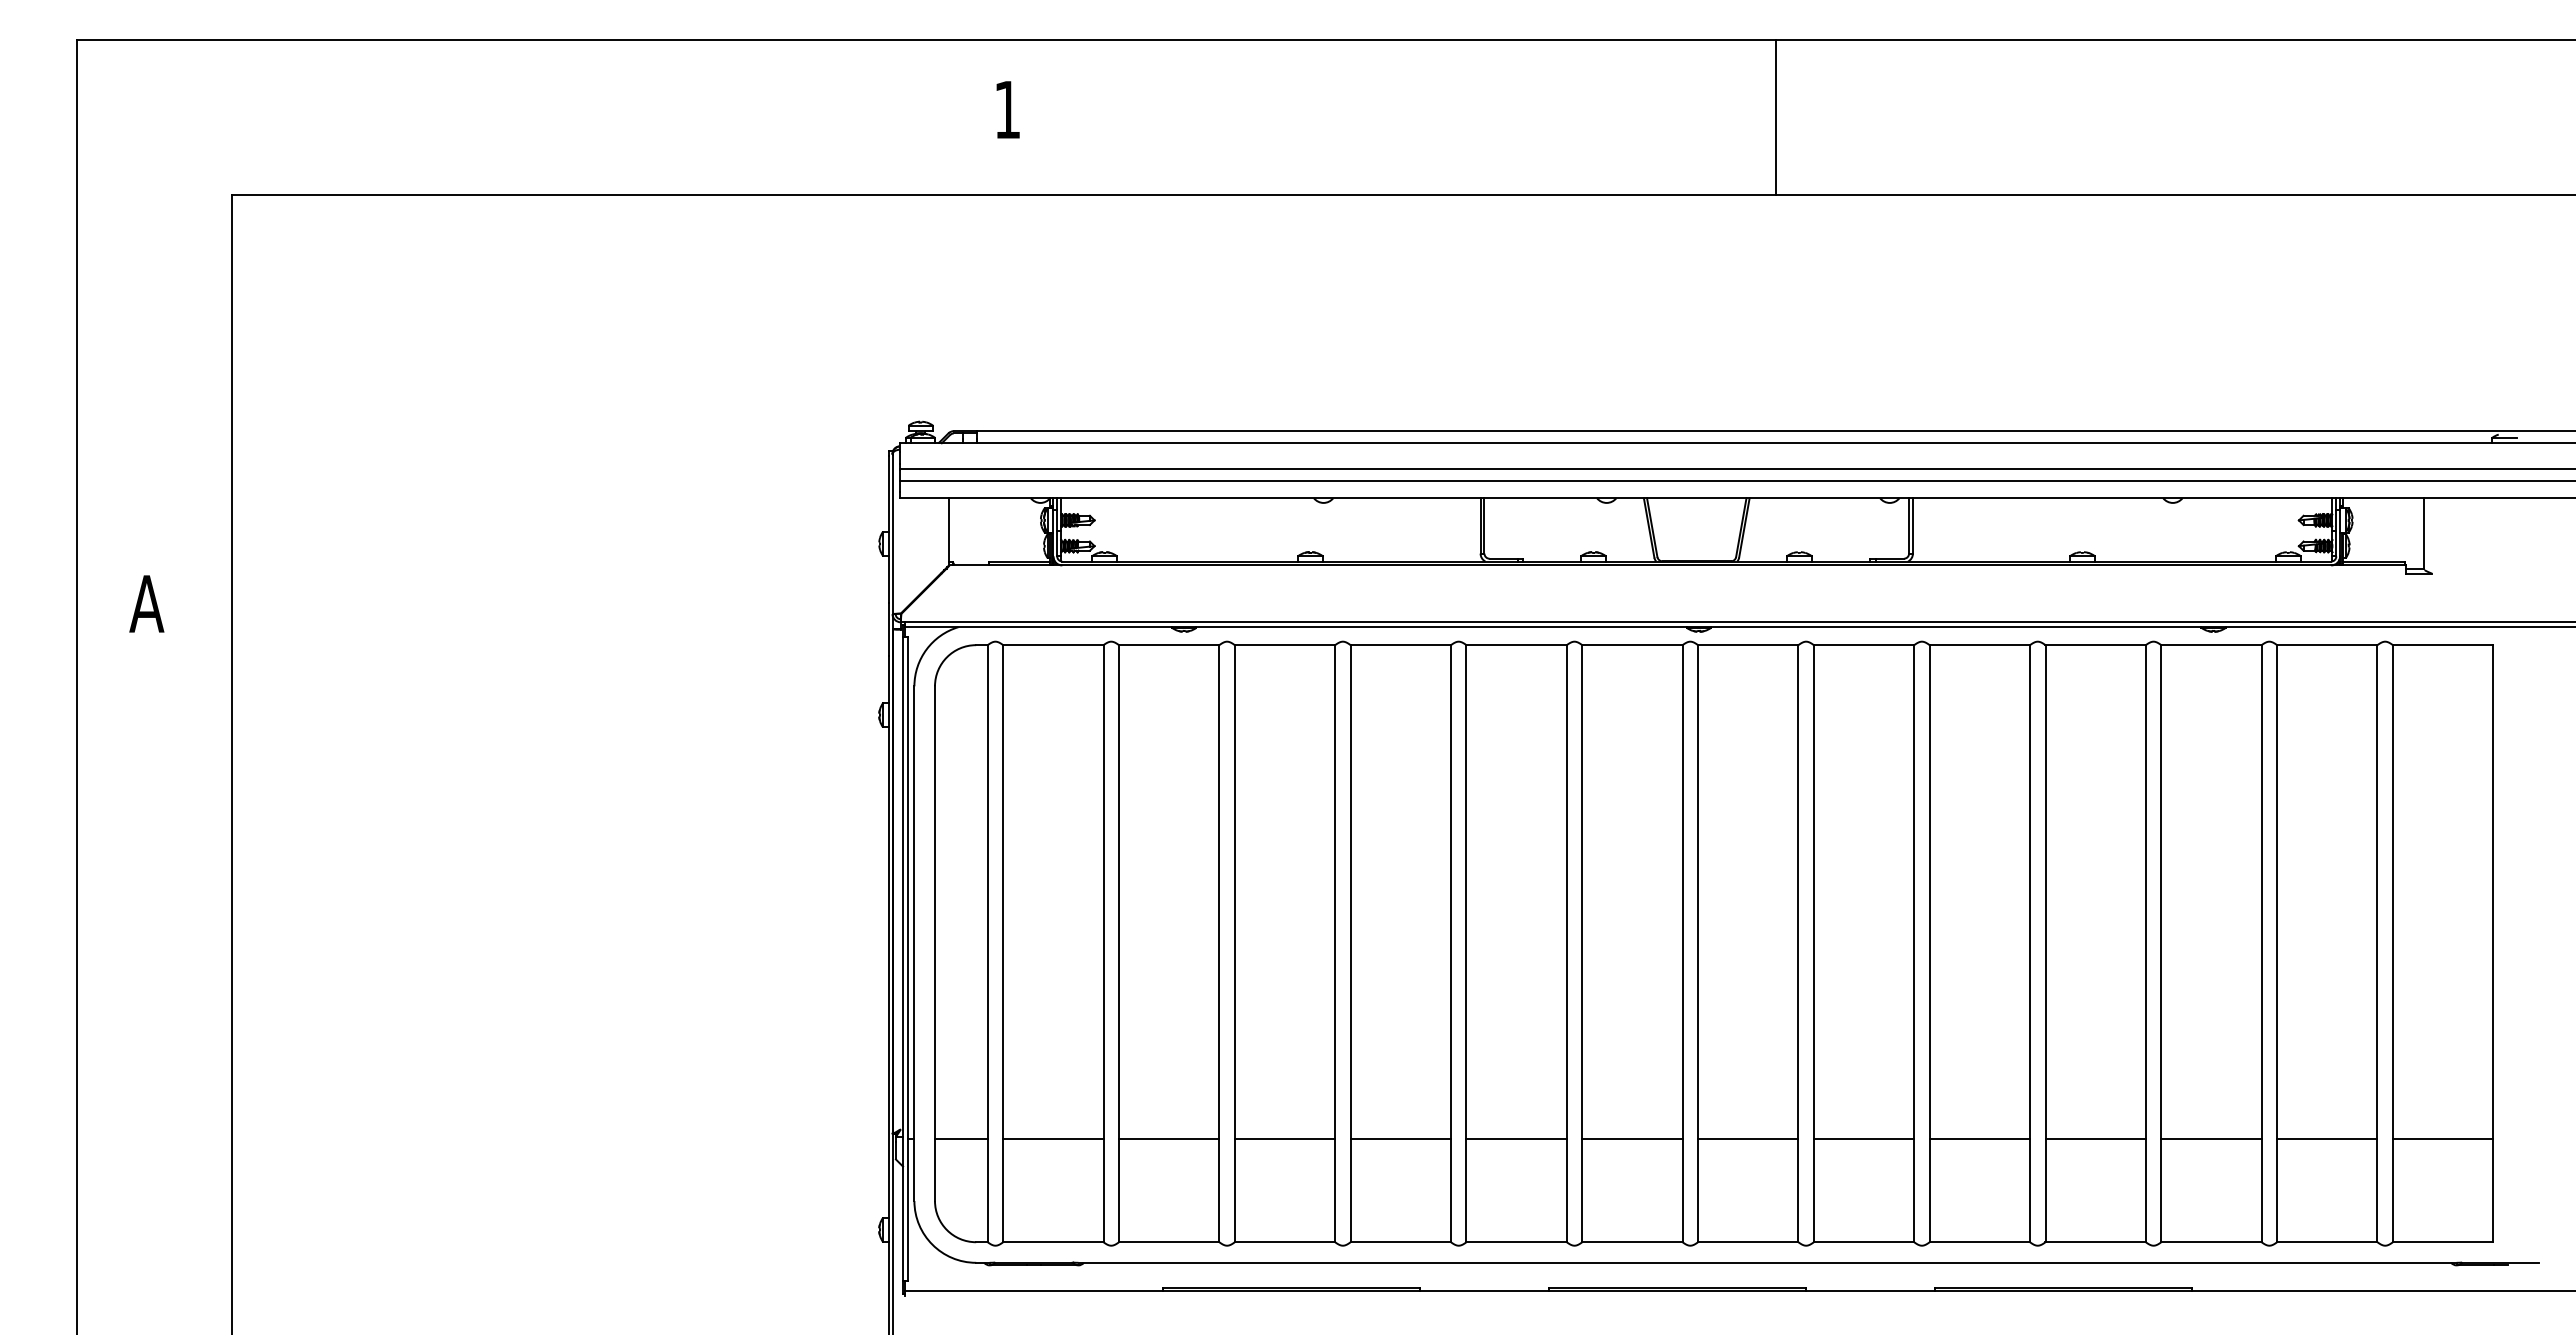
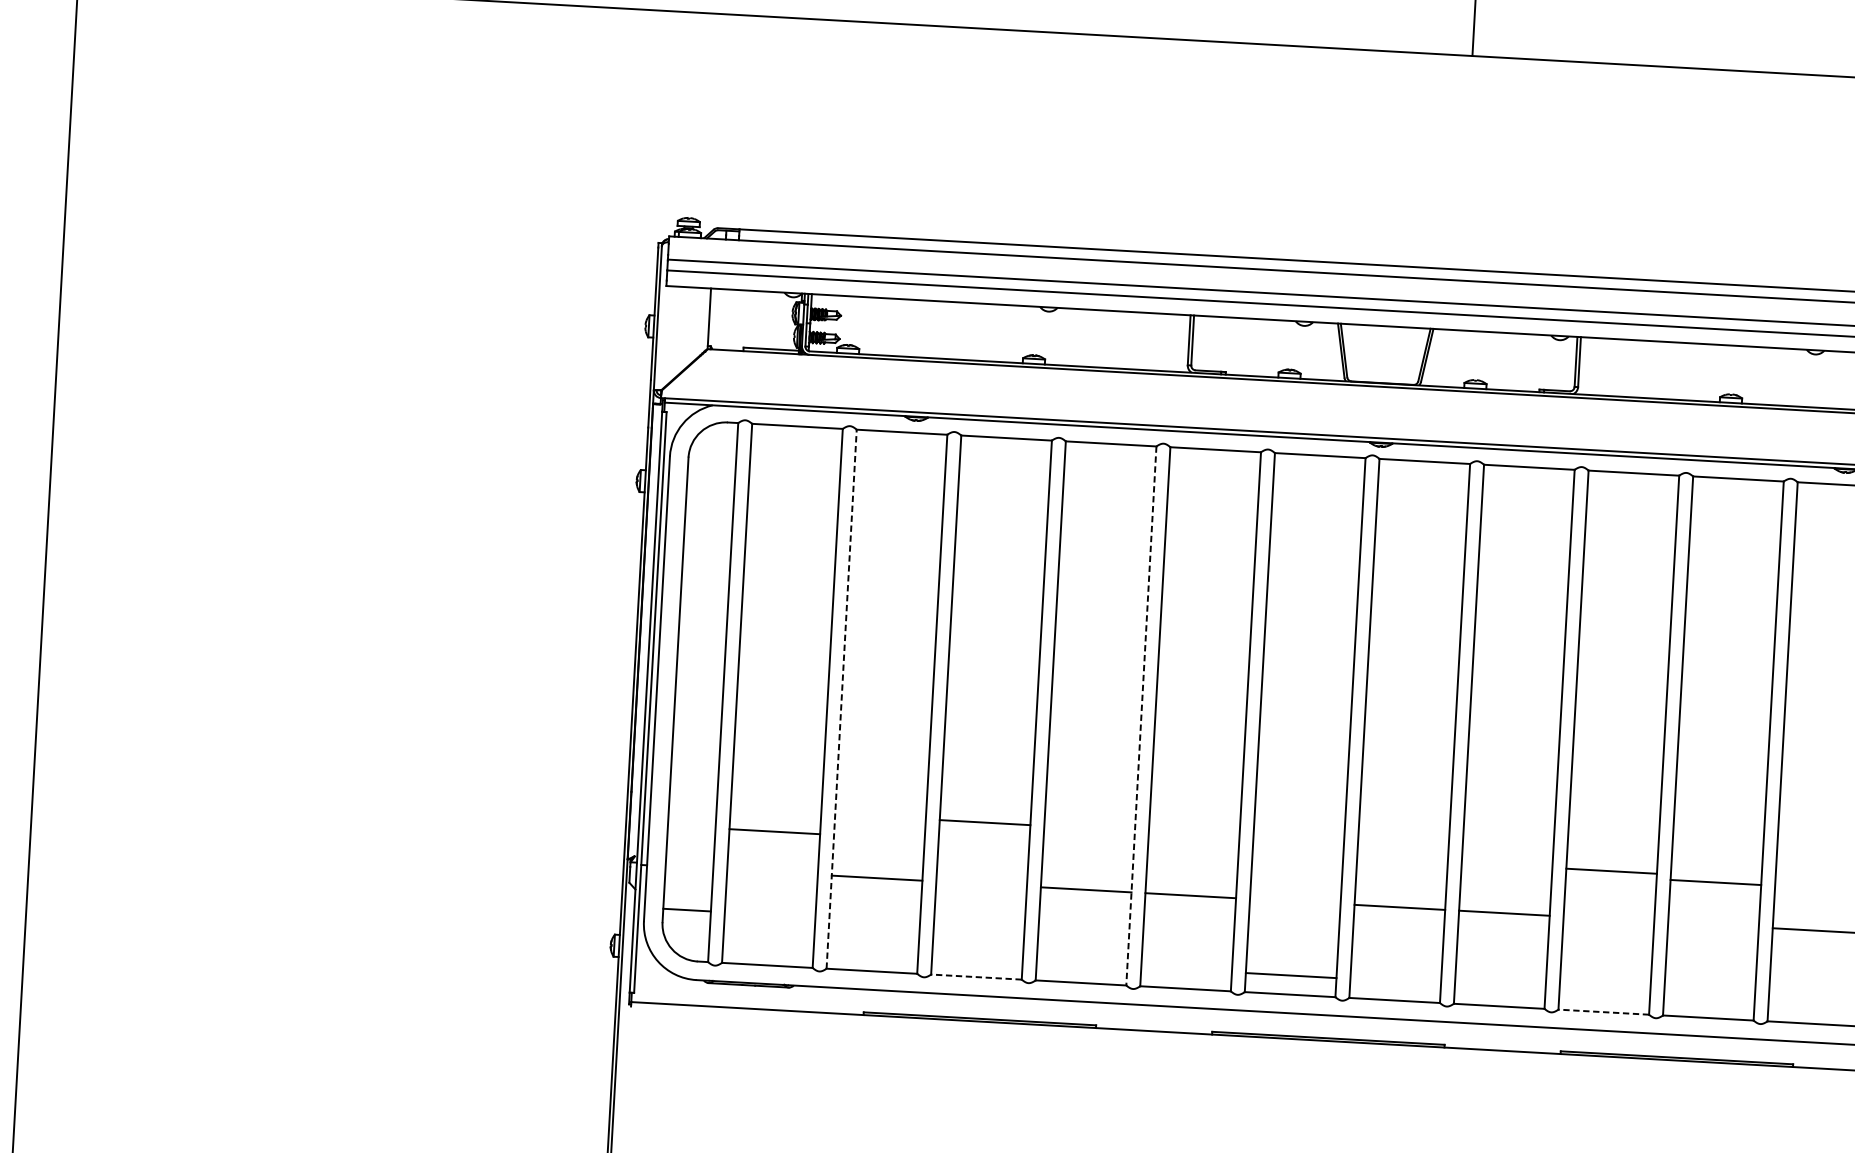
line: (1119, 943) -> (842, 699), solid -> dashed
line: (1451, 943) -> (1141, 715), solid -> dashed
line: (961, 1139) -> (687, 910), moved
line: (1053, 1139) -> (774, 832), moved
line: (1284, 1139) -> (984, 822), moved
line: (1632, 1139) -> (1291, 975), moved
line: (1979, 1139) -> (1611, 871), moved
line: (2095, 1139) -> (1715, 882), moved
line: (1284, 1242) -> (975, 977), solid -> dashed
line: (1979, 1242) -> (1603, 1012), solid -> dashed

